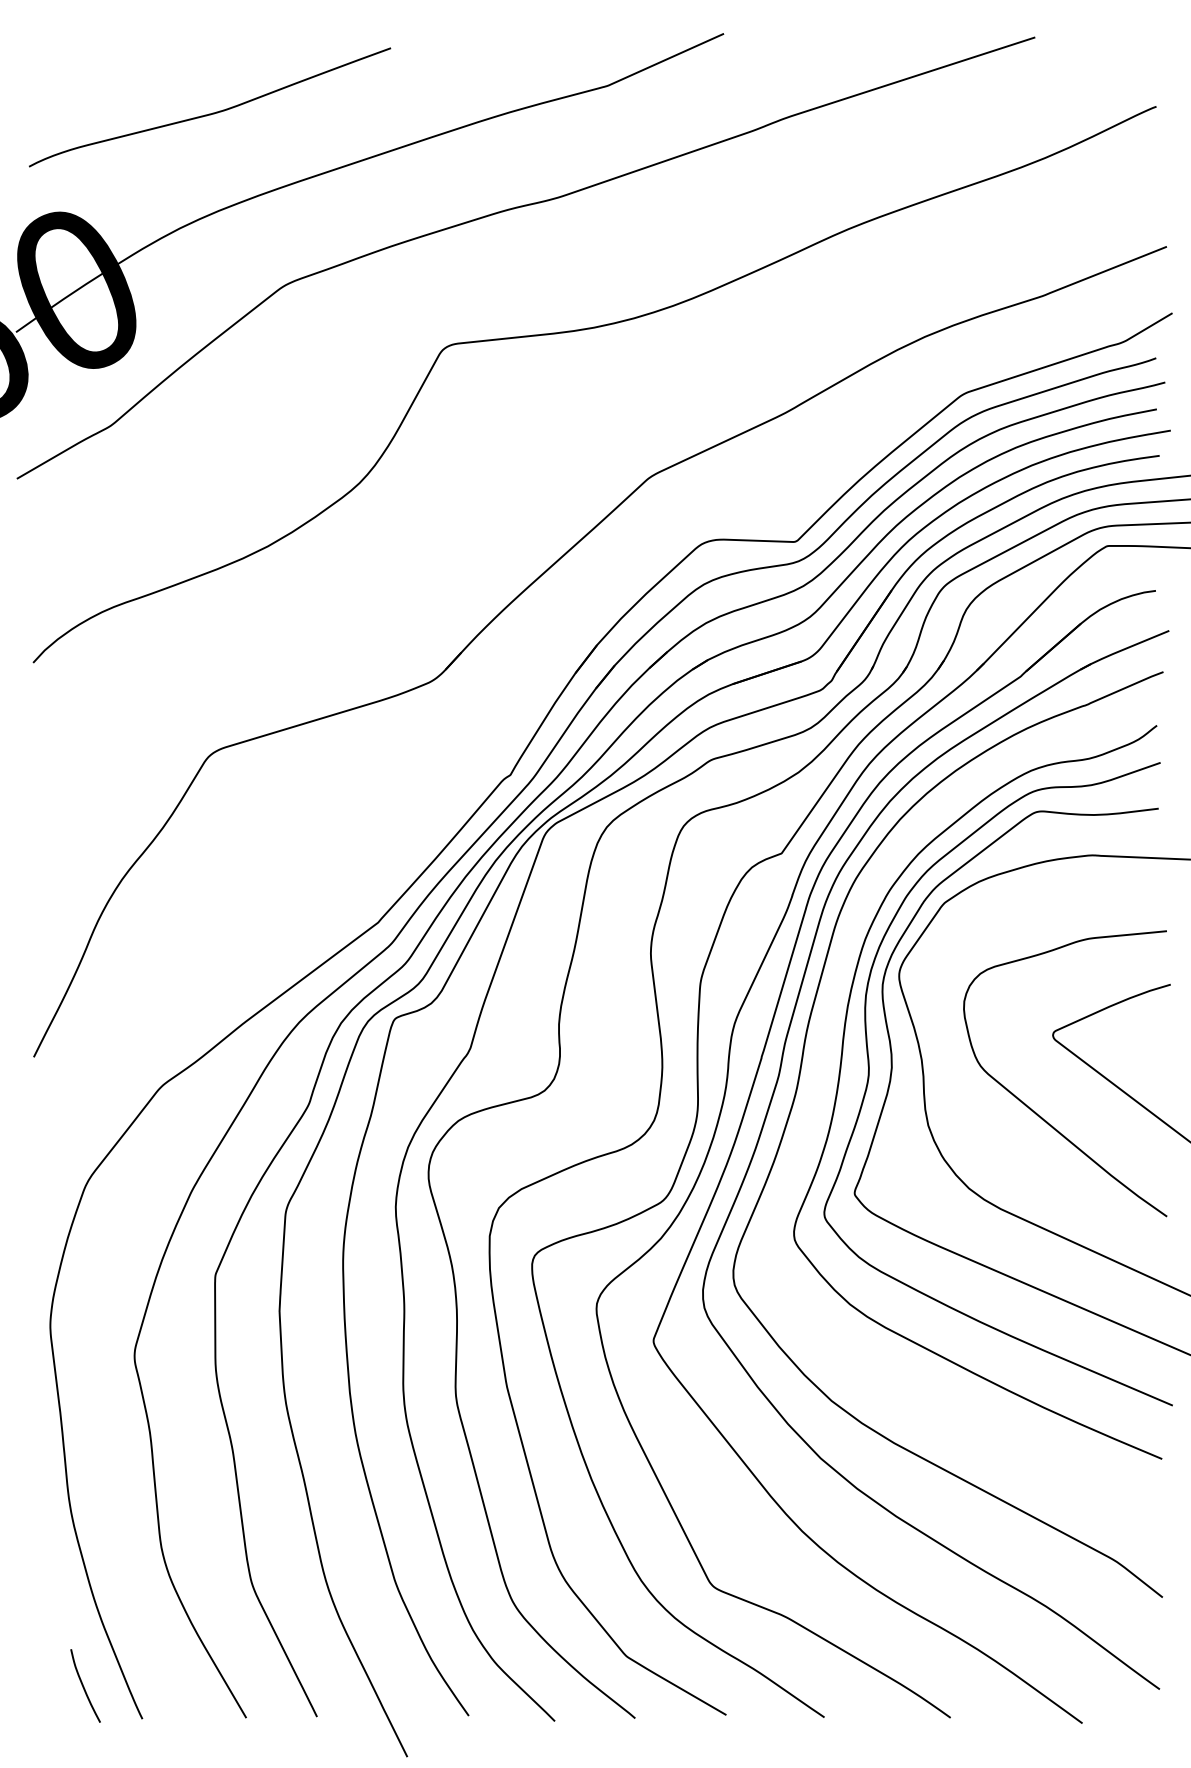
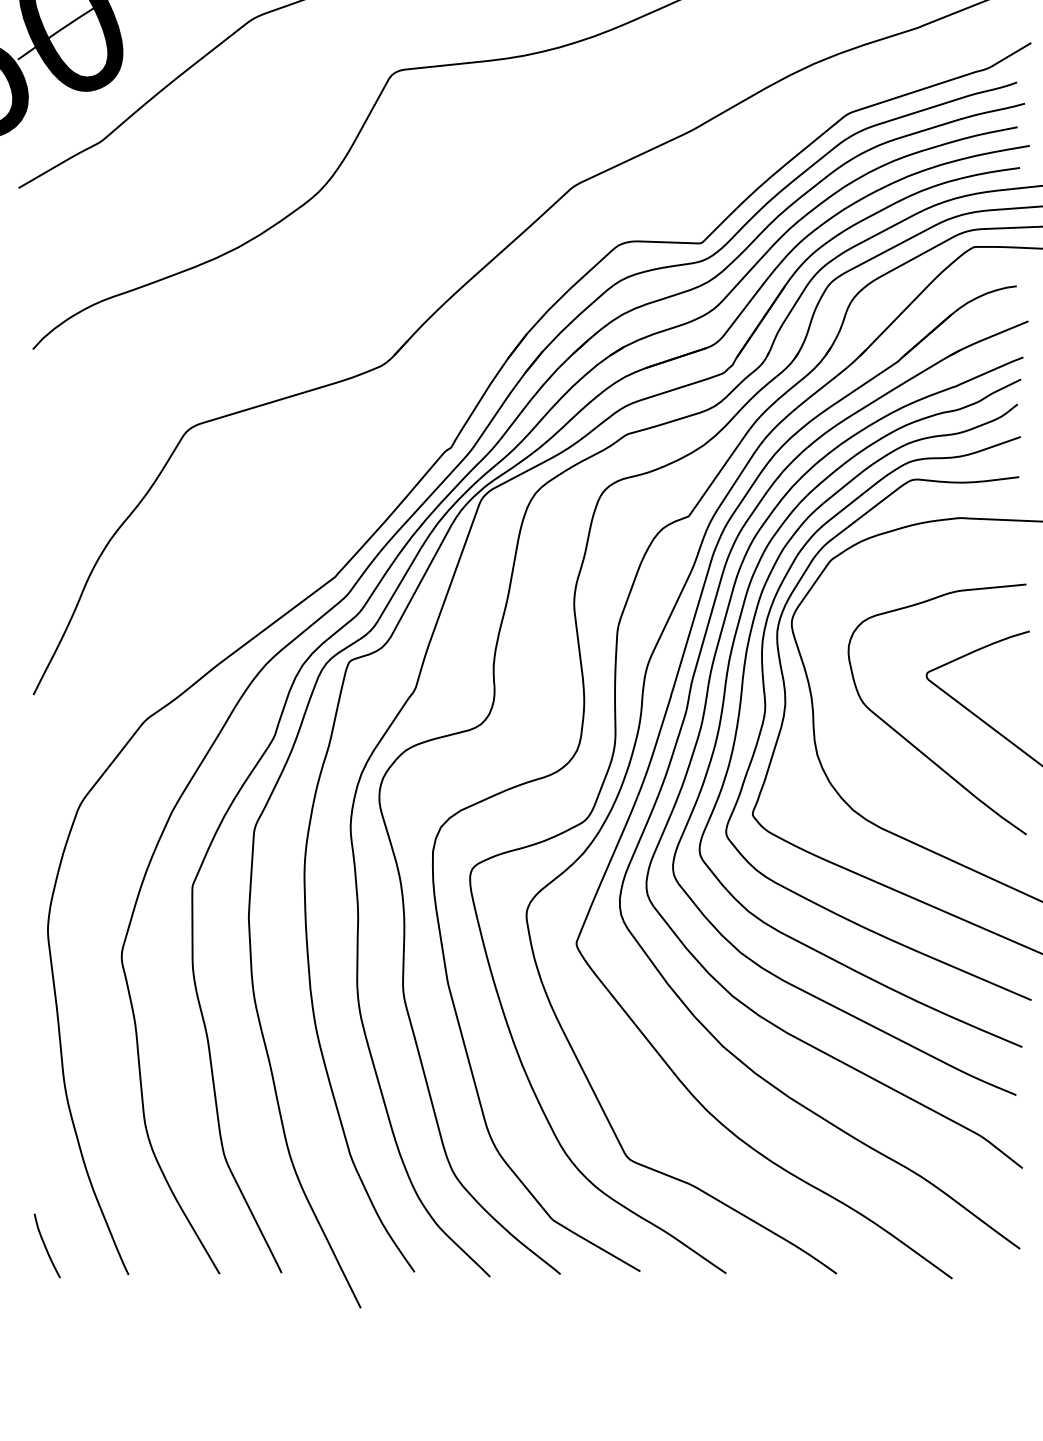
curve: (819, 1083) -> (721, 717), added
curve: (84, 1686) -> (46, 1246), moved

